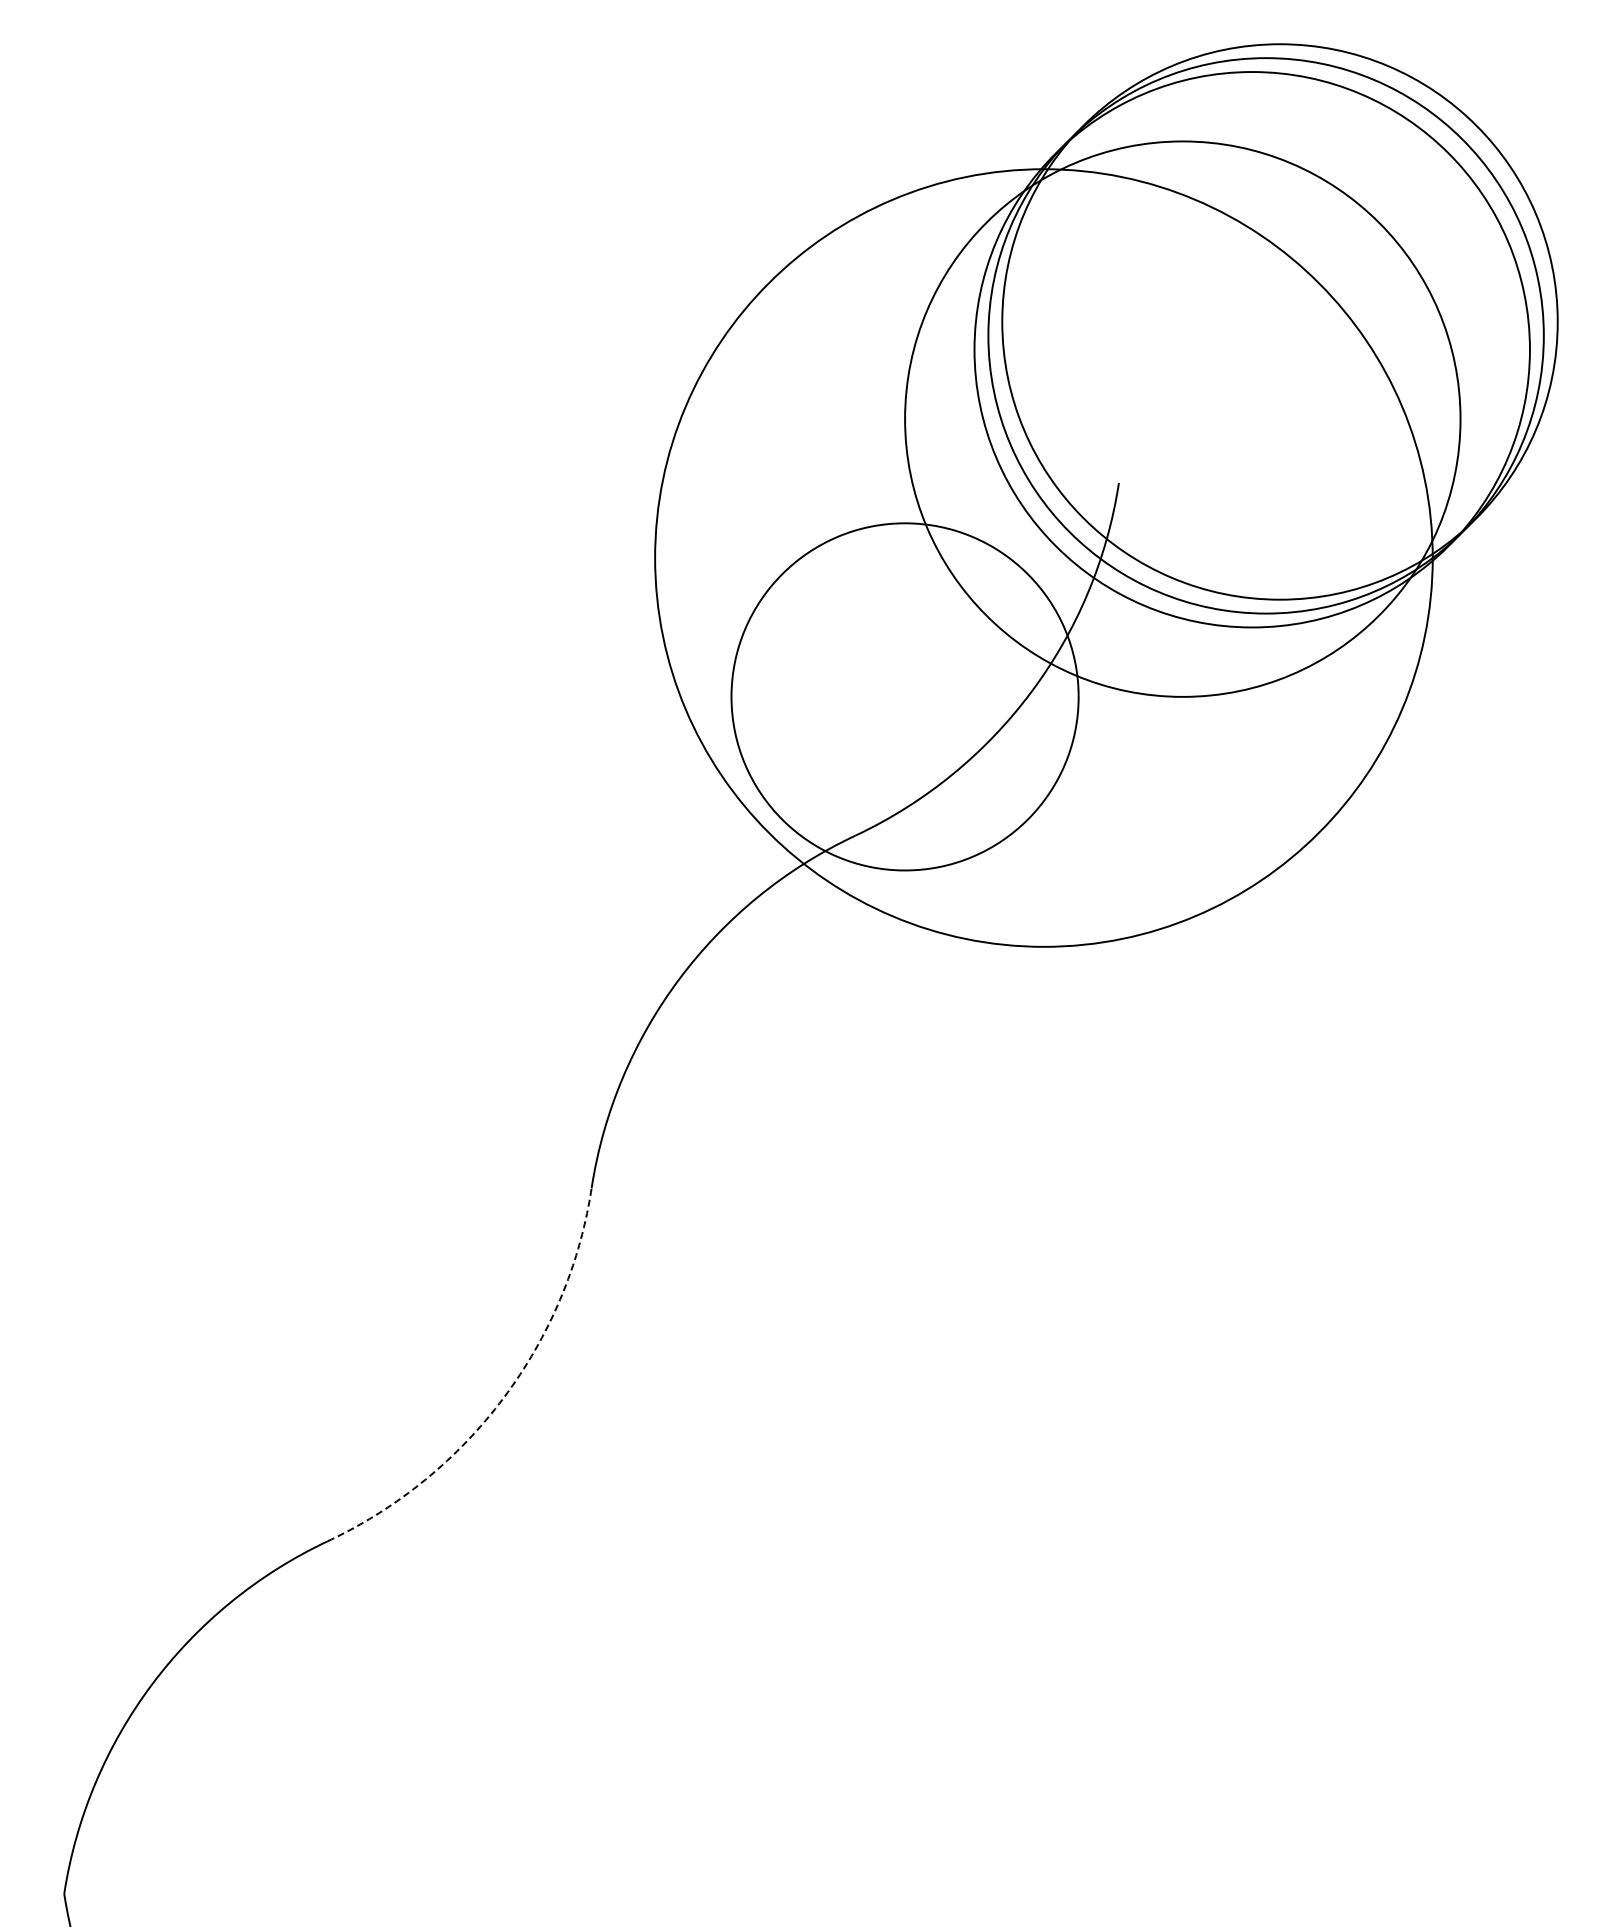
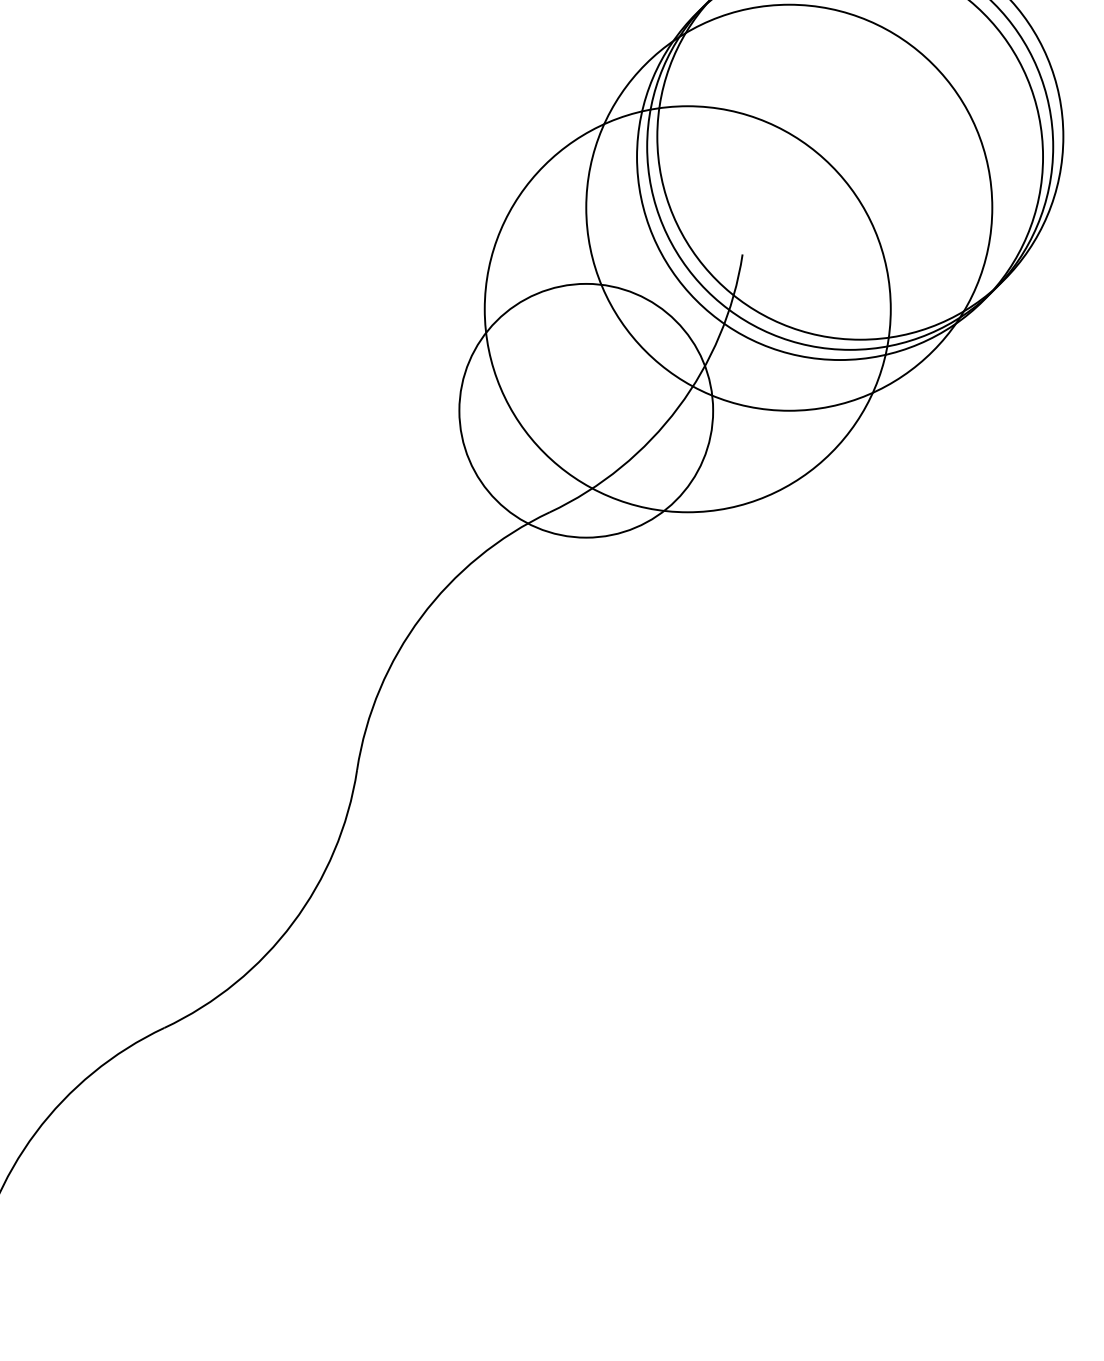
circle: (1043, 557) -> (687, 308), size x0.71
arc: (503, 1397) -> (292, 922), dashed -> solid

